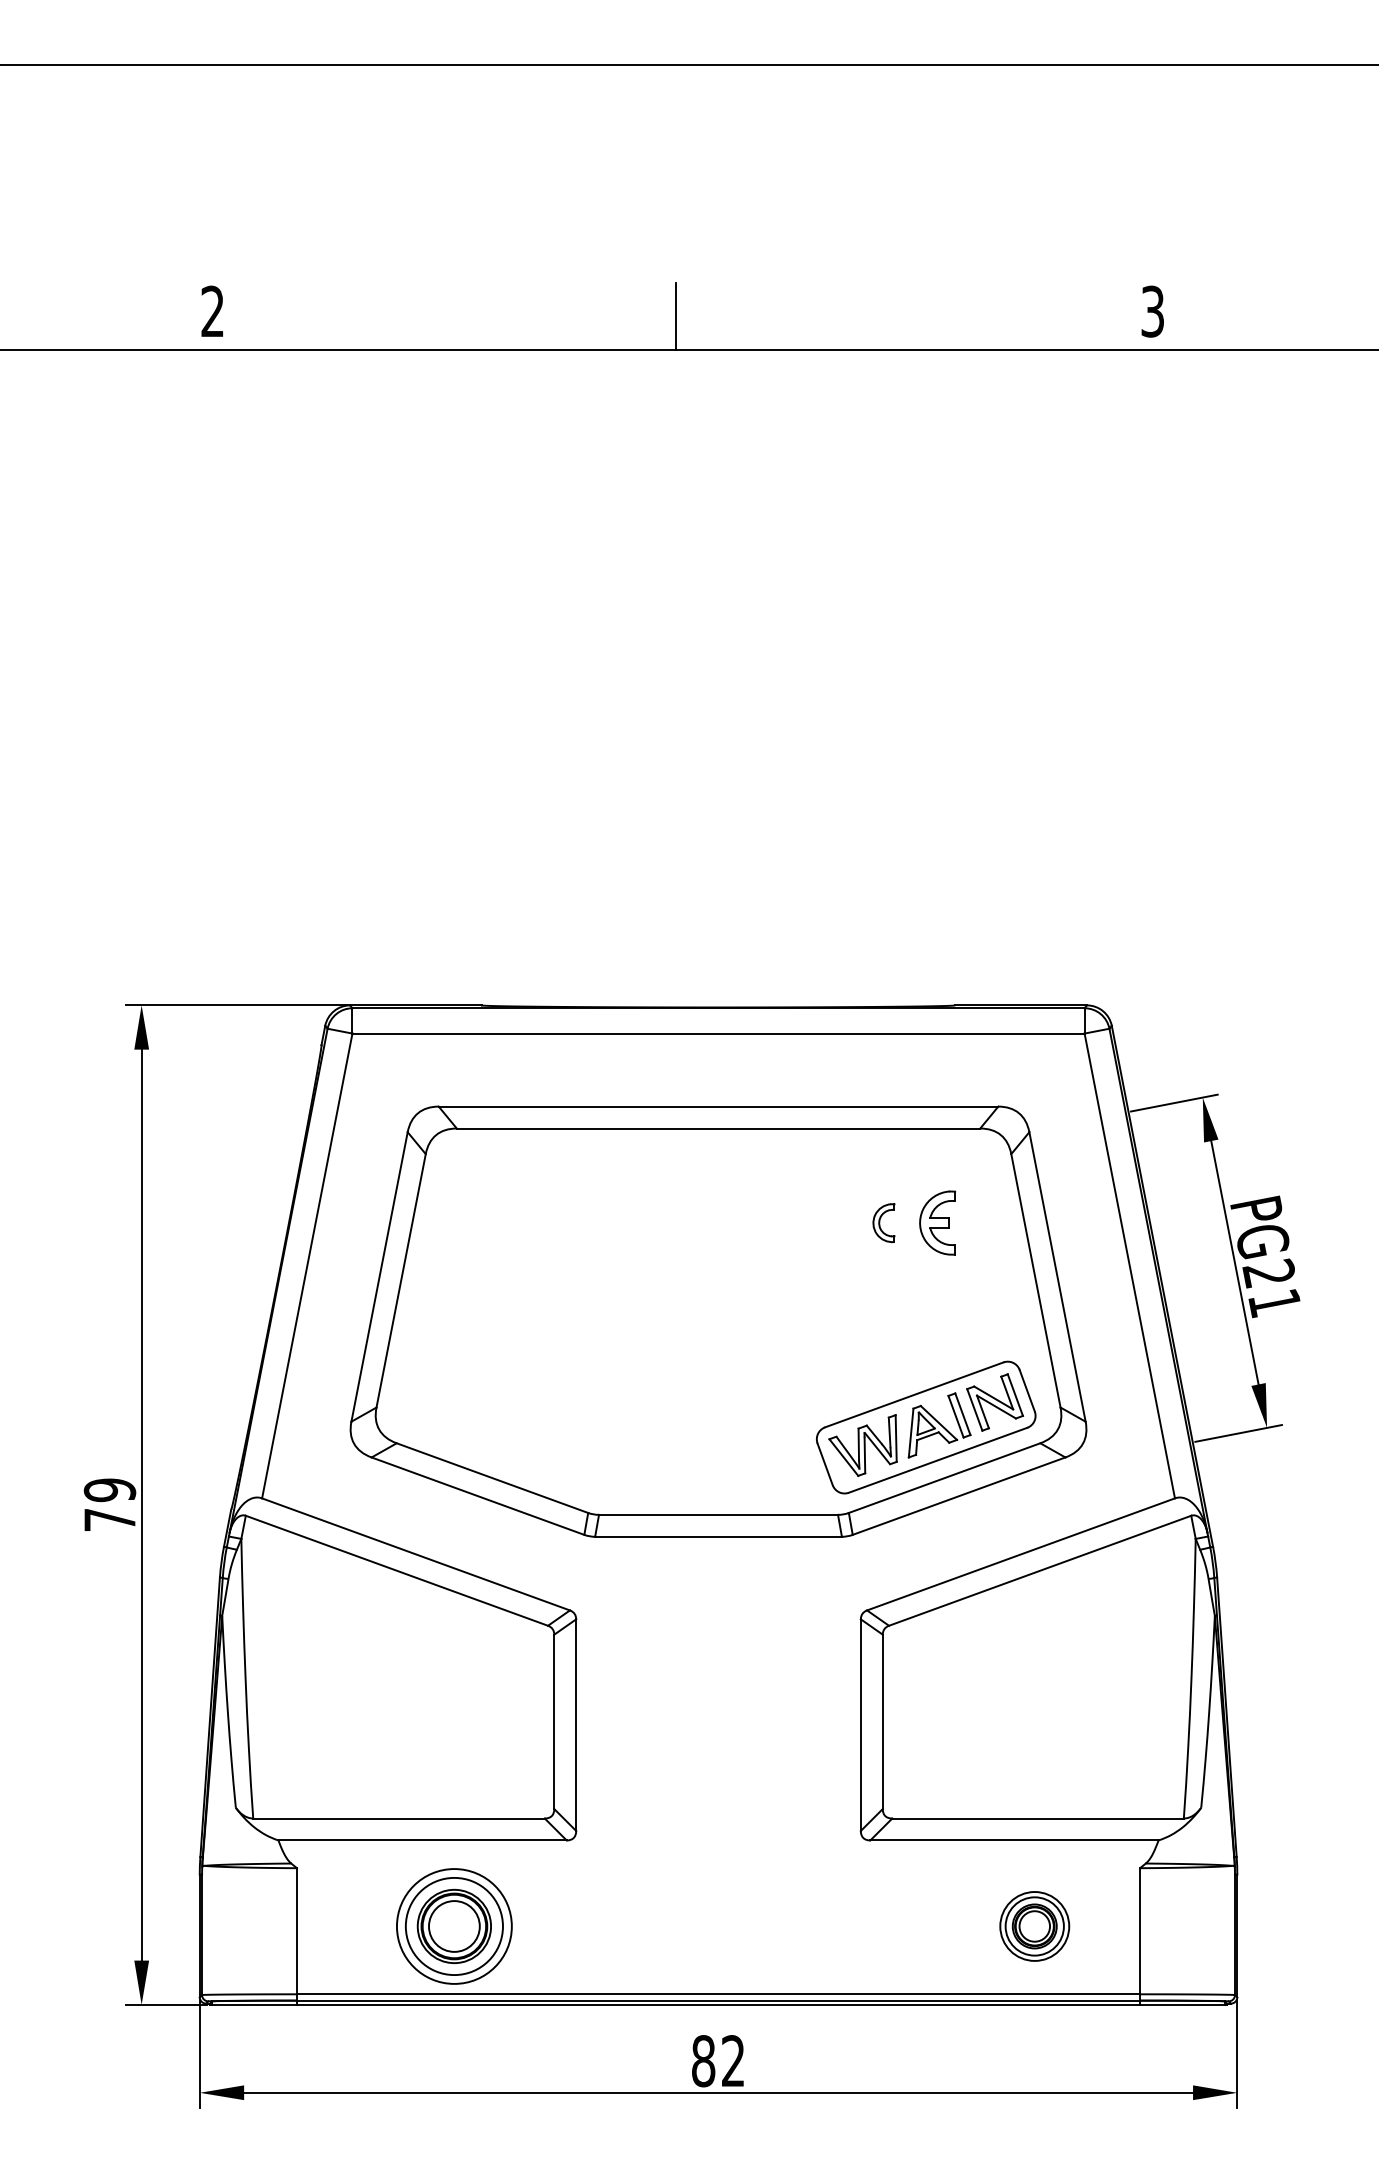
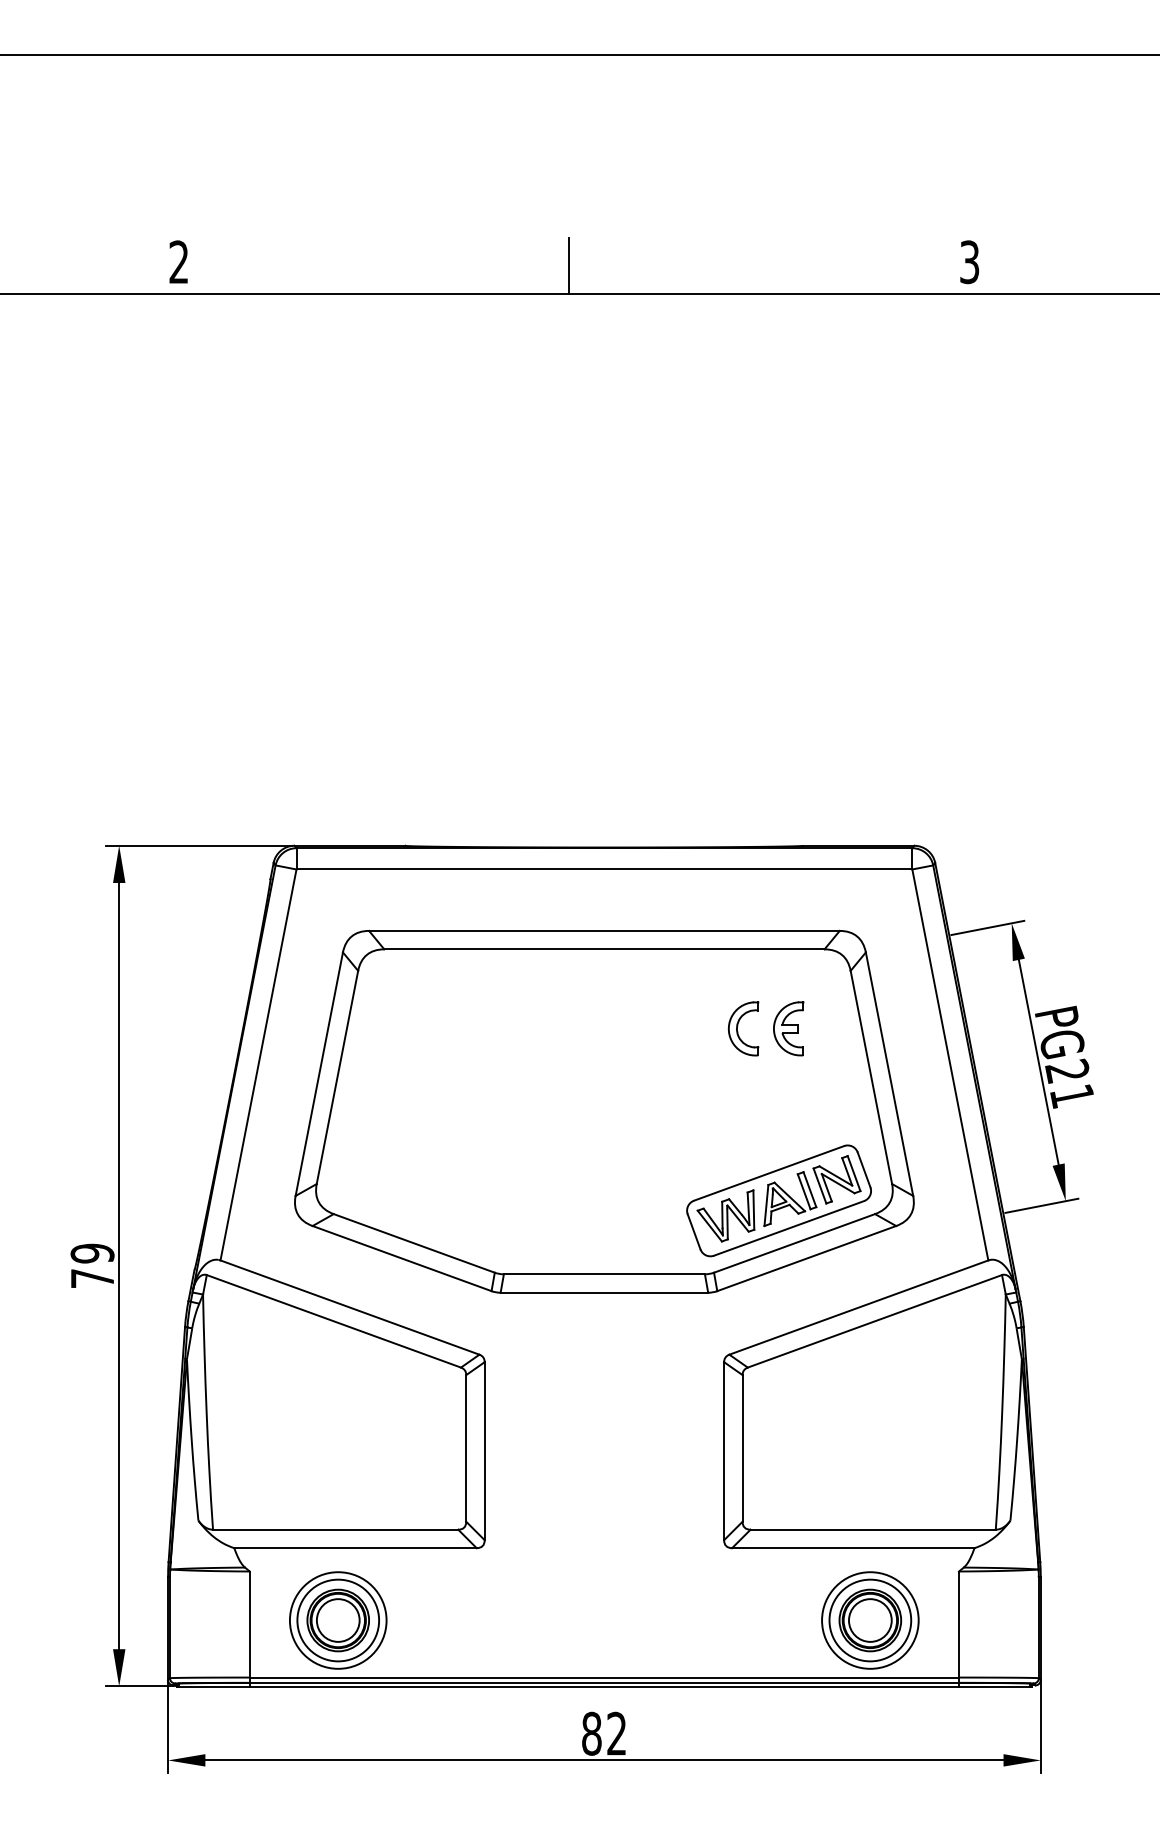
part: (883, 1222) -> (743, 1028), size x1.67
part: (454, 1926) -> (338, 1620), moved
part: (1034, 1926) -> (870, 1620), size x1.67

